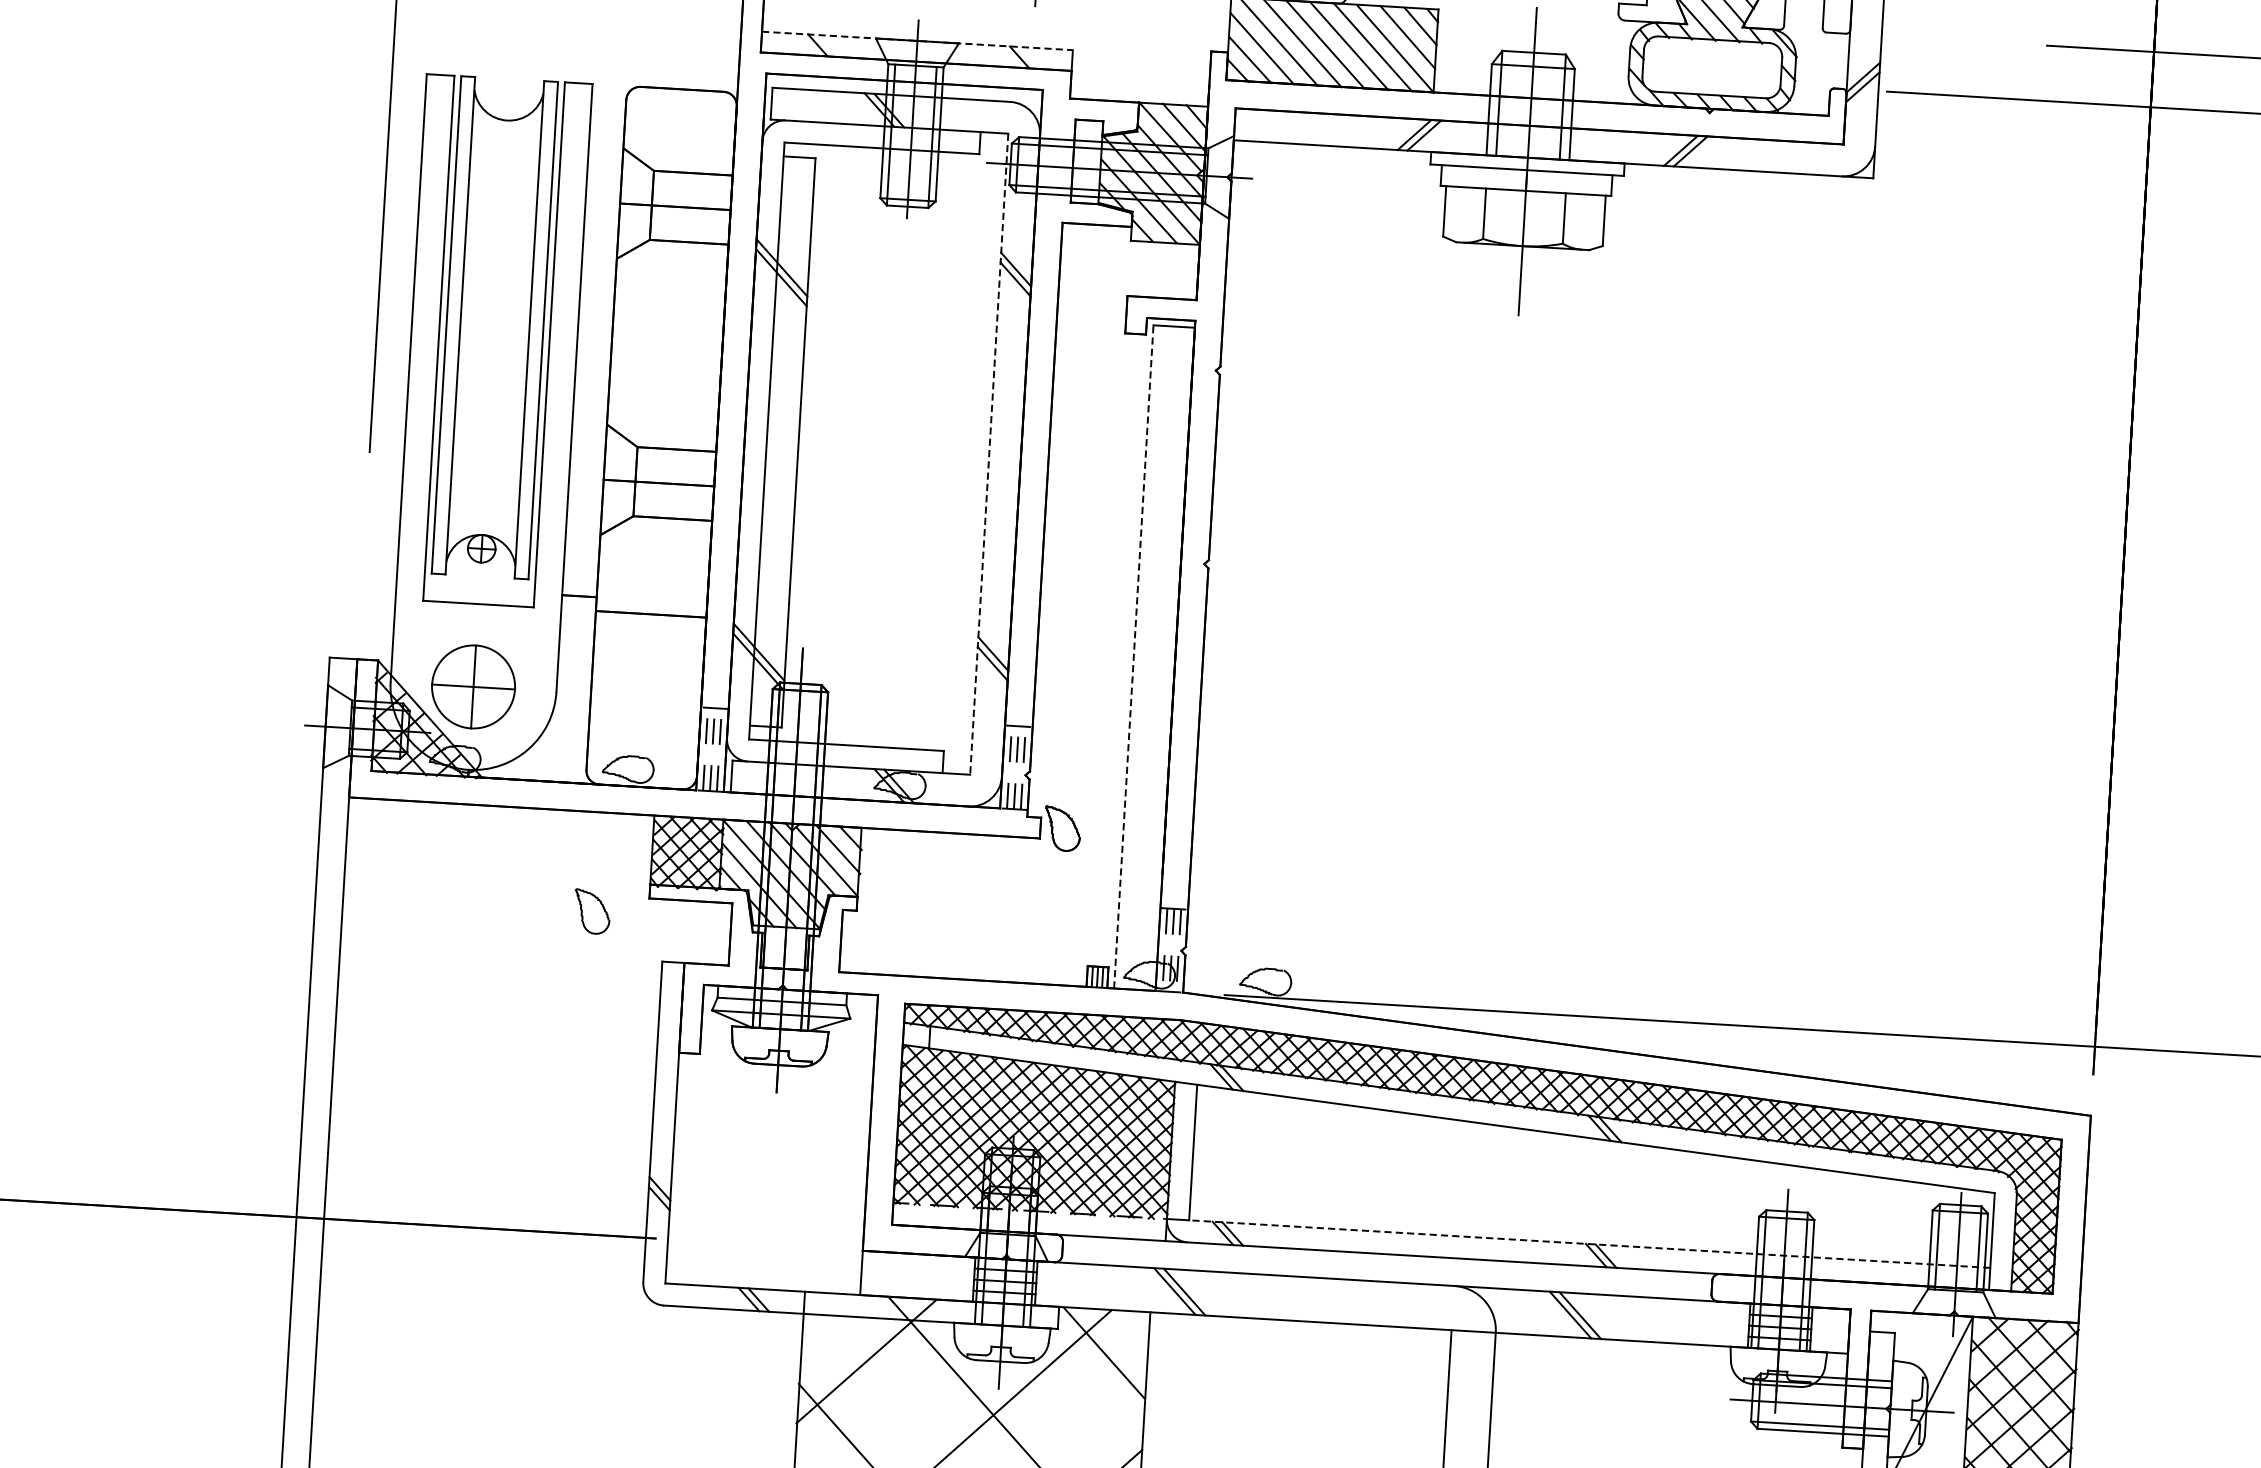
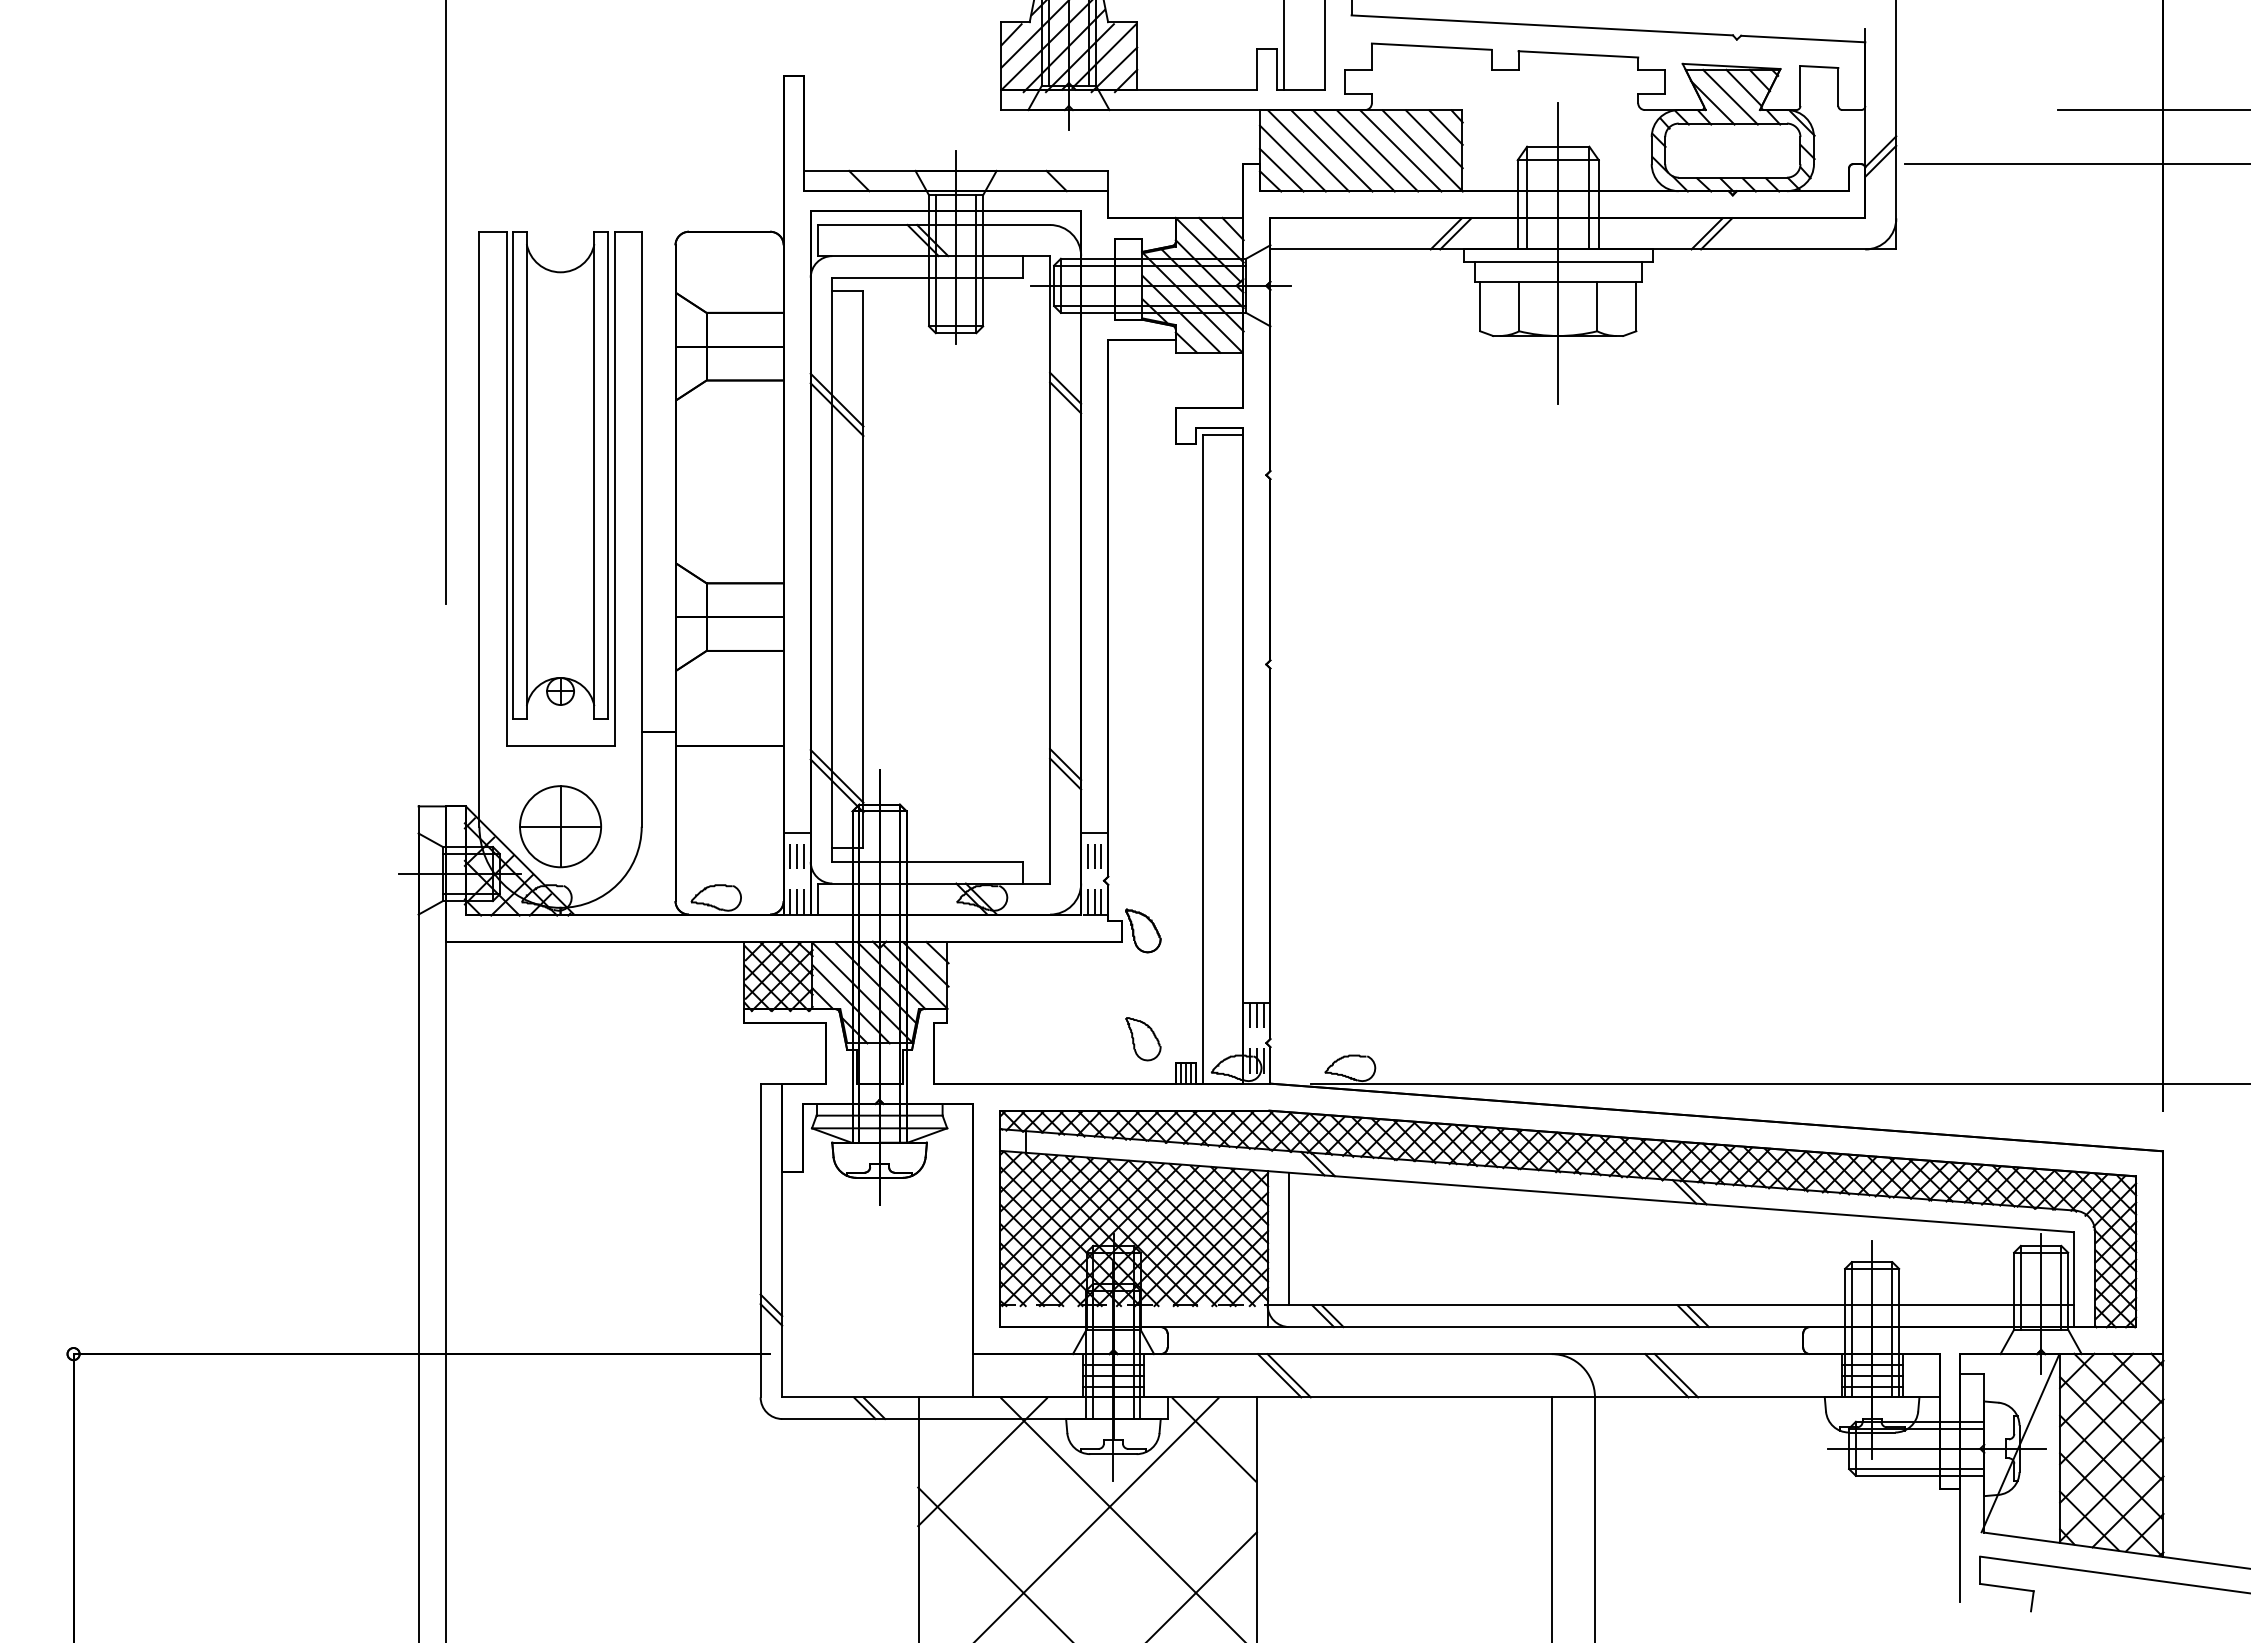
line: (917, 40) -> (956, 170), dashed -> solid
line: (989, 453) -> (1050, 569), dashed -> solid
line: (1133, 657) -> (1202, 759), dashed -> solid
part: (592, 912) -> (1143, 1039), moved
line: (1589, 1244) -> (1681, 1305), dashed -> solid

